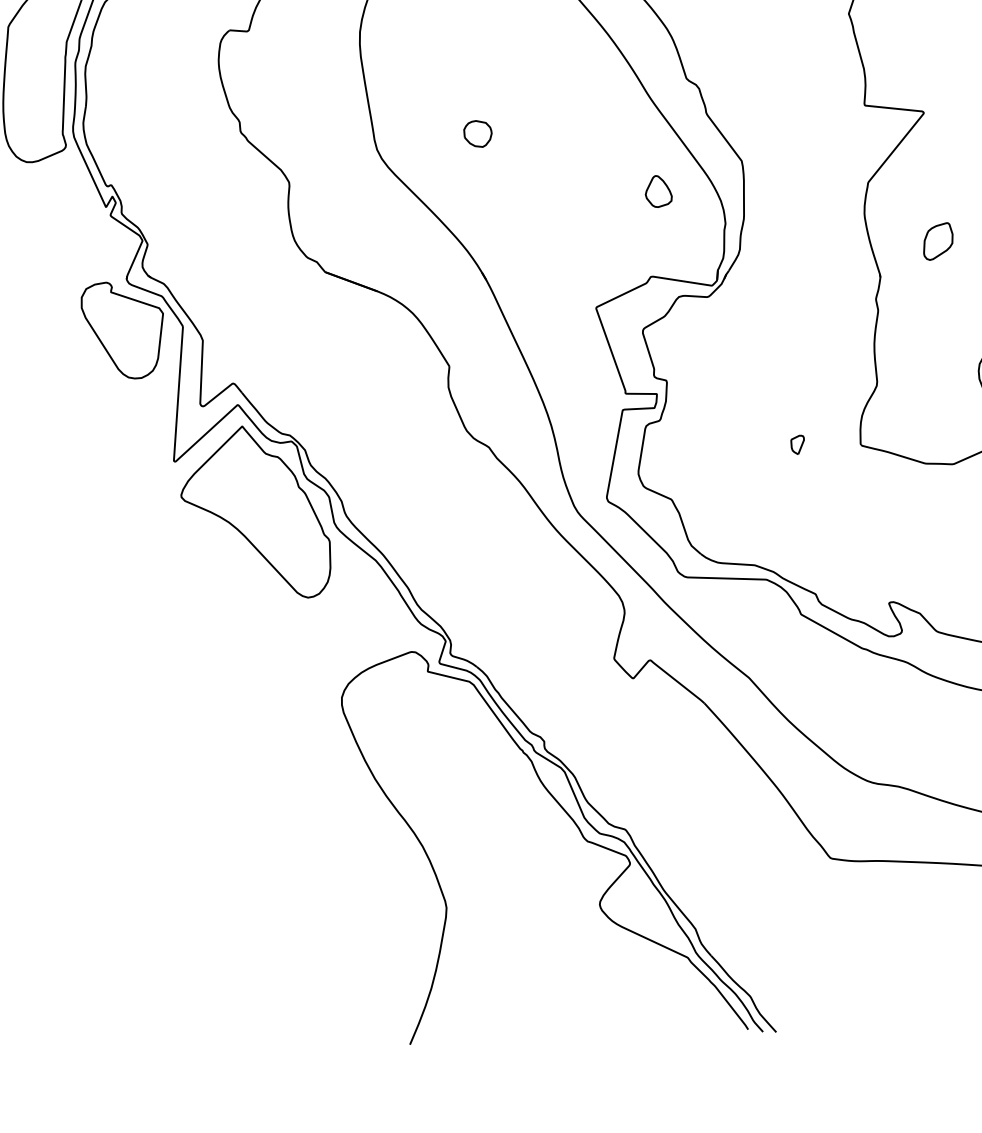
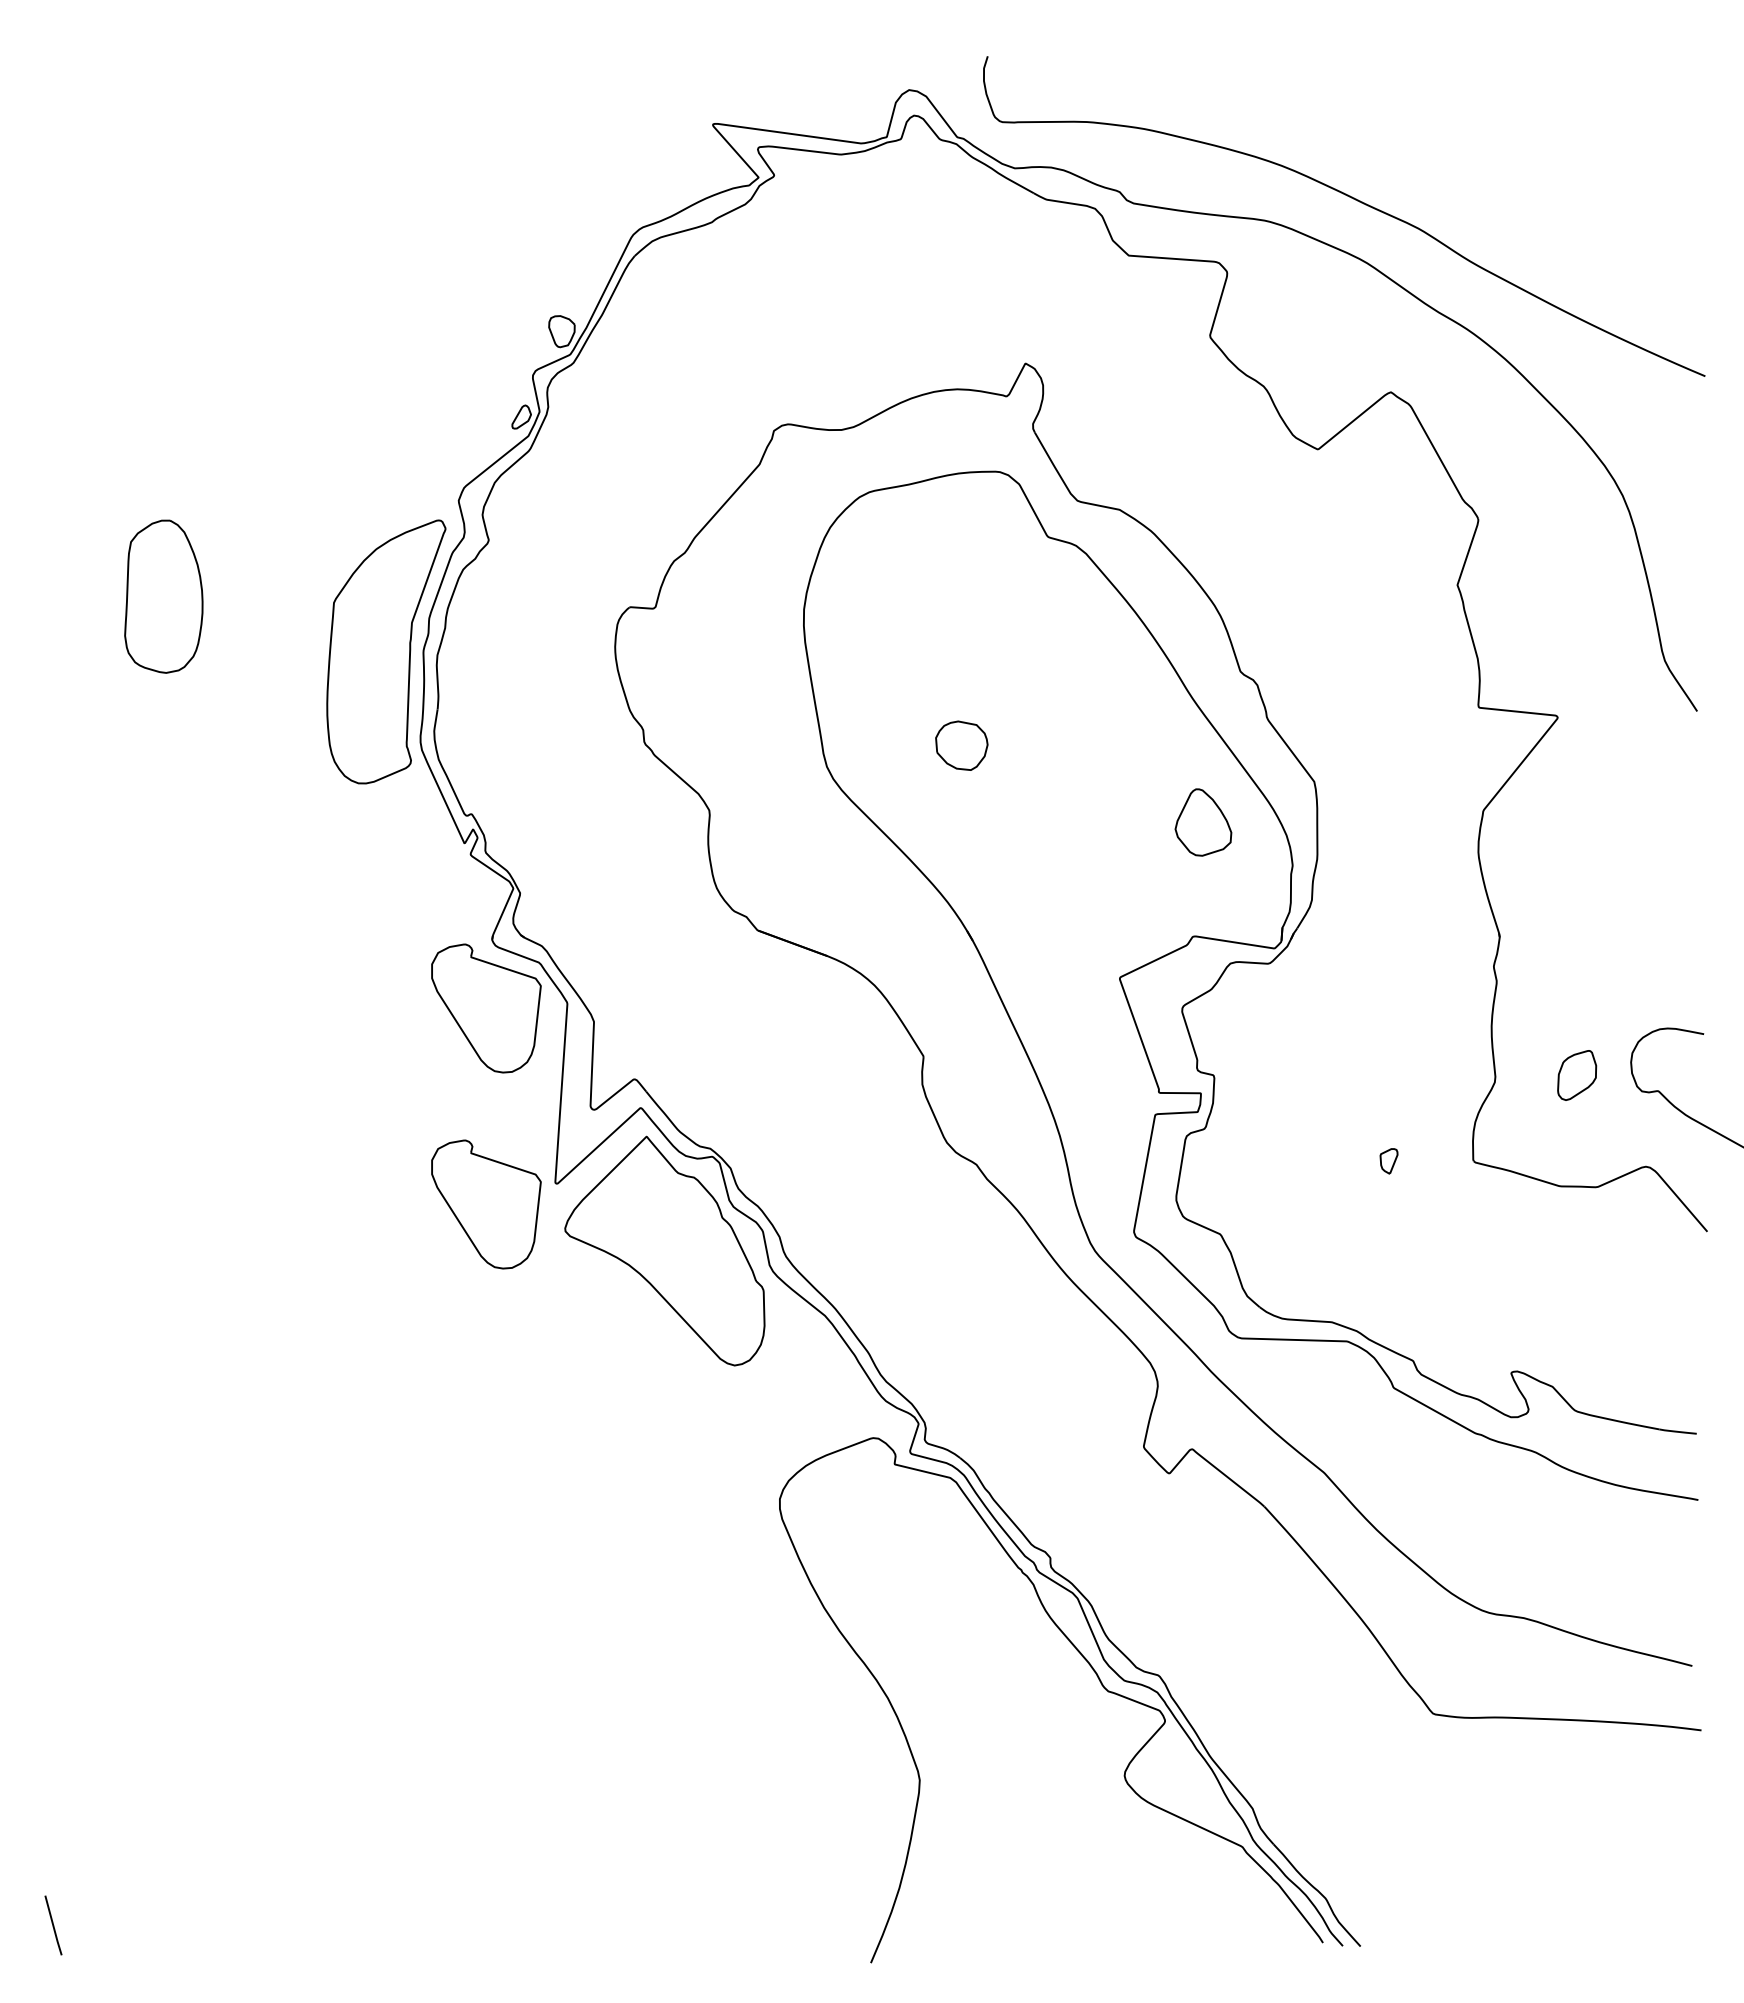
part: (477, 133) -> (961, 745), size x1.4
part: (658, 191) -> (1203, 822), size x1.6
part: (938, 241) -> (1577, 1075), moved
part: (122, 477) -> (486, 1204), added

